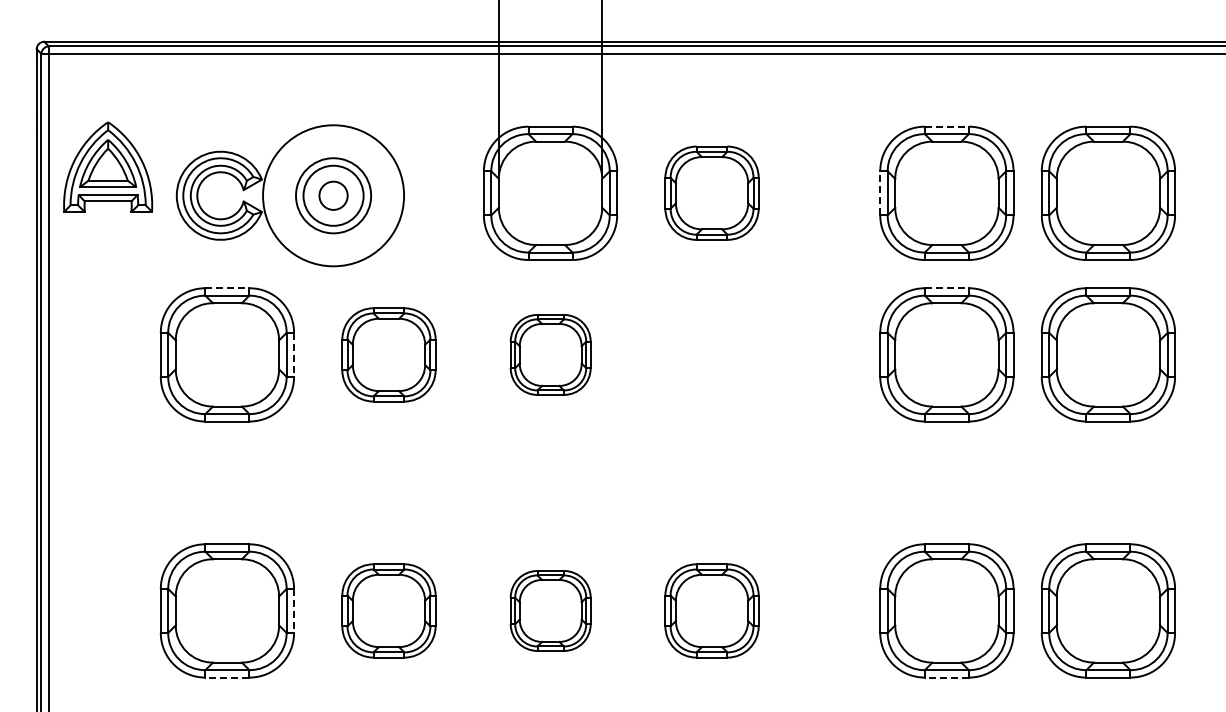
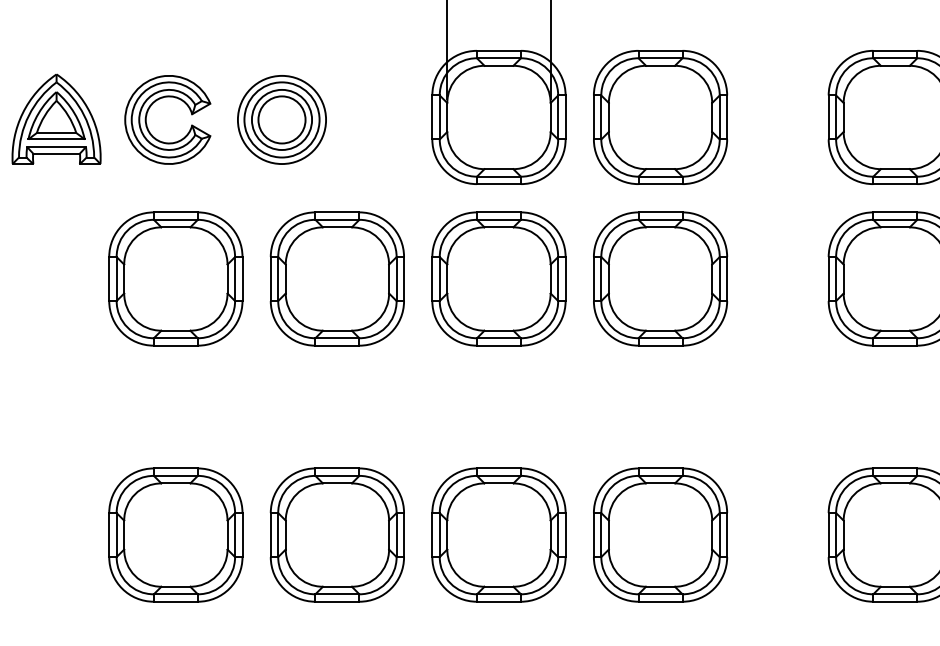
line: (946, 126) -> (894, 50), dashed -> solid
part: (108, 166) -> (56, 118), moved
part: (711, 192) -> (659, 116), size x1.43
line: (880, 193) -> (828, 117), dashed -> solid
circle: (333, 195) -> (281, 119), size x0.62
circle: (333, 195) -> (281, 119), size x1.67
line: (227, 288) -> (175, 212), dashed -> solid
line: (946, 288) -> (894, 212), dashed -> solid
line: (294, 354) -> (242, 278), dashed -> solid
part: (388, 354) -> (336, 278), size x1.43
part: (550, 354) -> (498, 278), size x1.67
part: (711, 354) -> (659, 278), added
line: (294, 610) -> (242, 534), dashed -> solid
part: (388, 610) -> (336, 534), size x1.43
part: (550, 610) -> (498, 534), size x1.67
part: (711, 610) -> (659, 534), size x1.43
line: (227, 677) -> (175, 601), dashed -> solid
line: (946, 677) -> (894, 601), dashed -> solid

